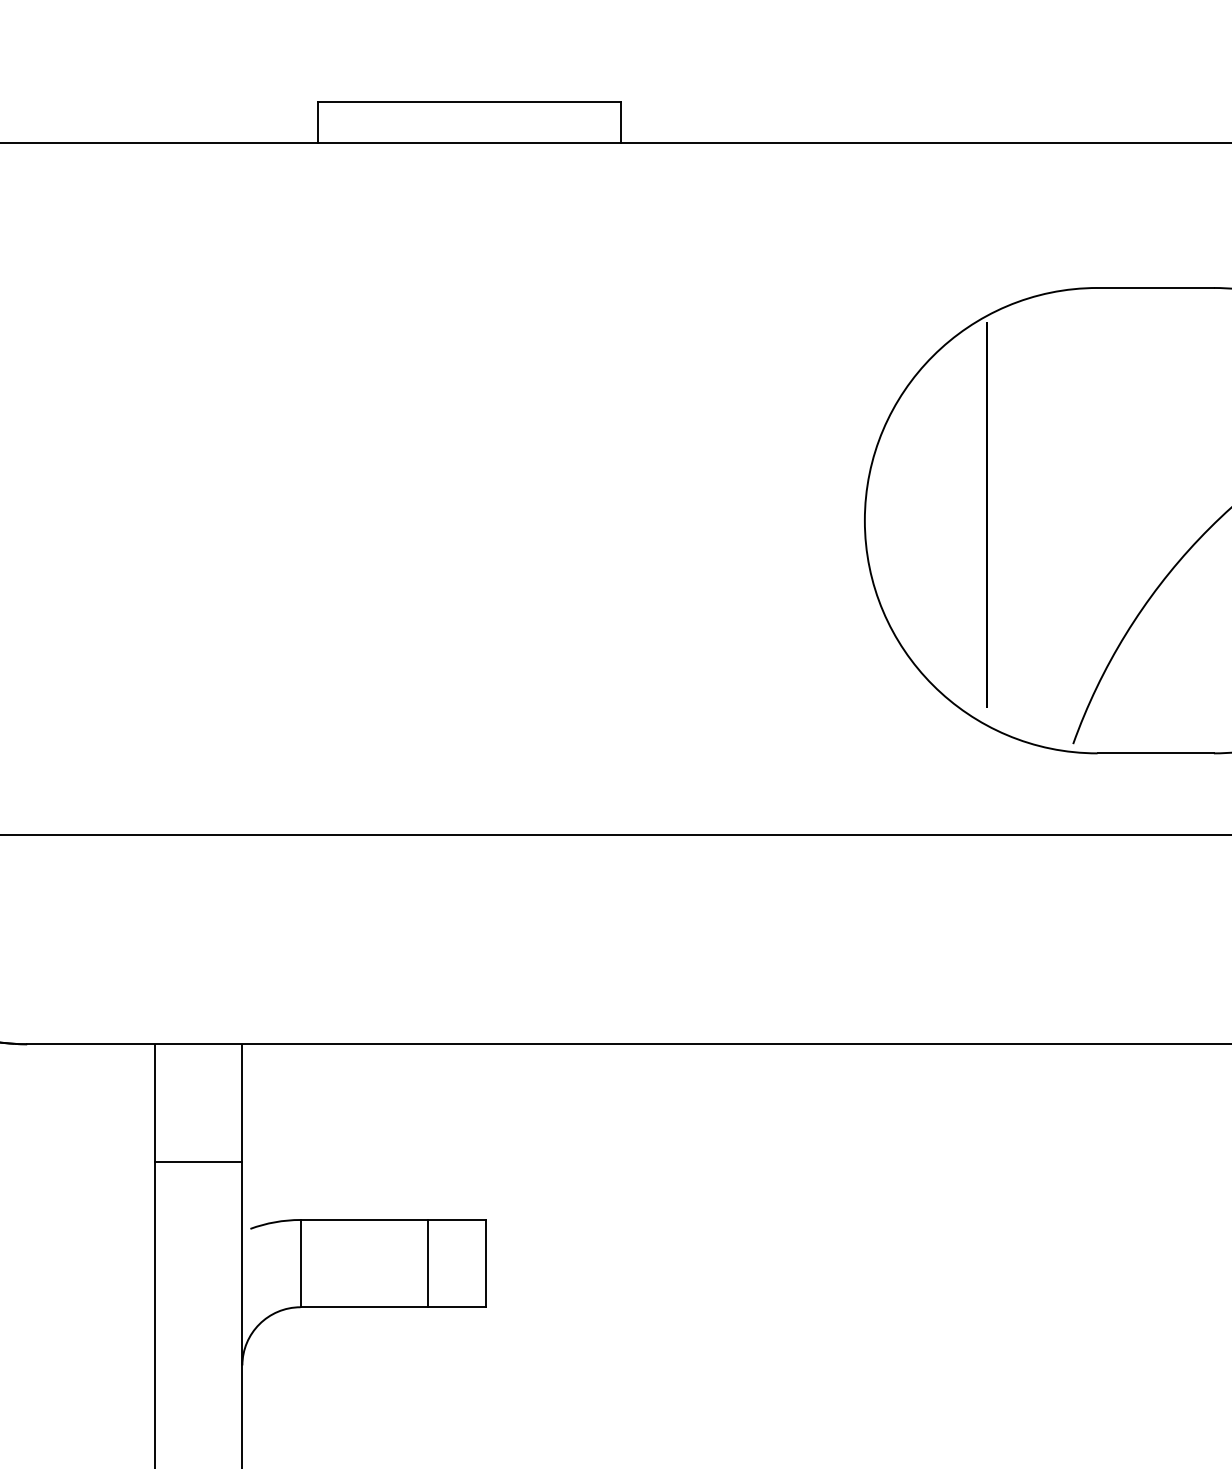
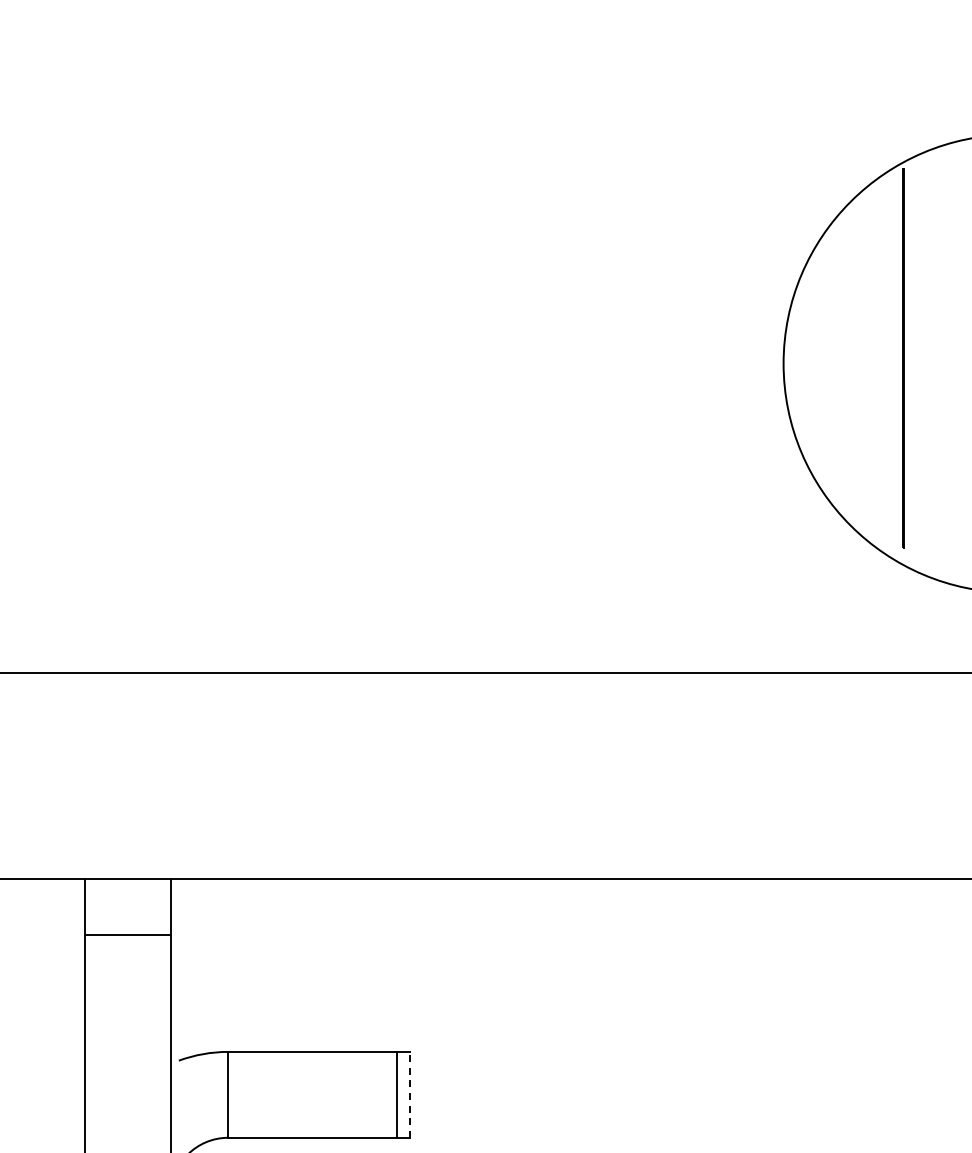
line: (198, 1161) -> (127, 934), moved
line: (428, 1263) -> (397, 1094), moved
line: (485, 1263) -> (410, 1094), solid -> dashed

